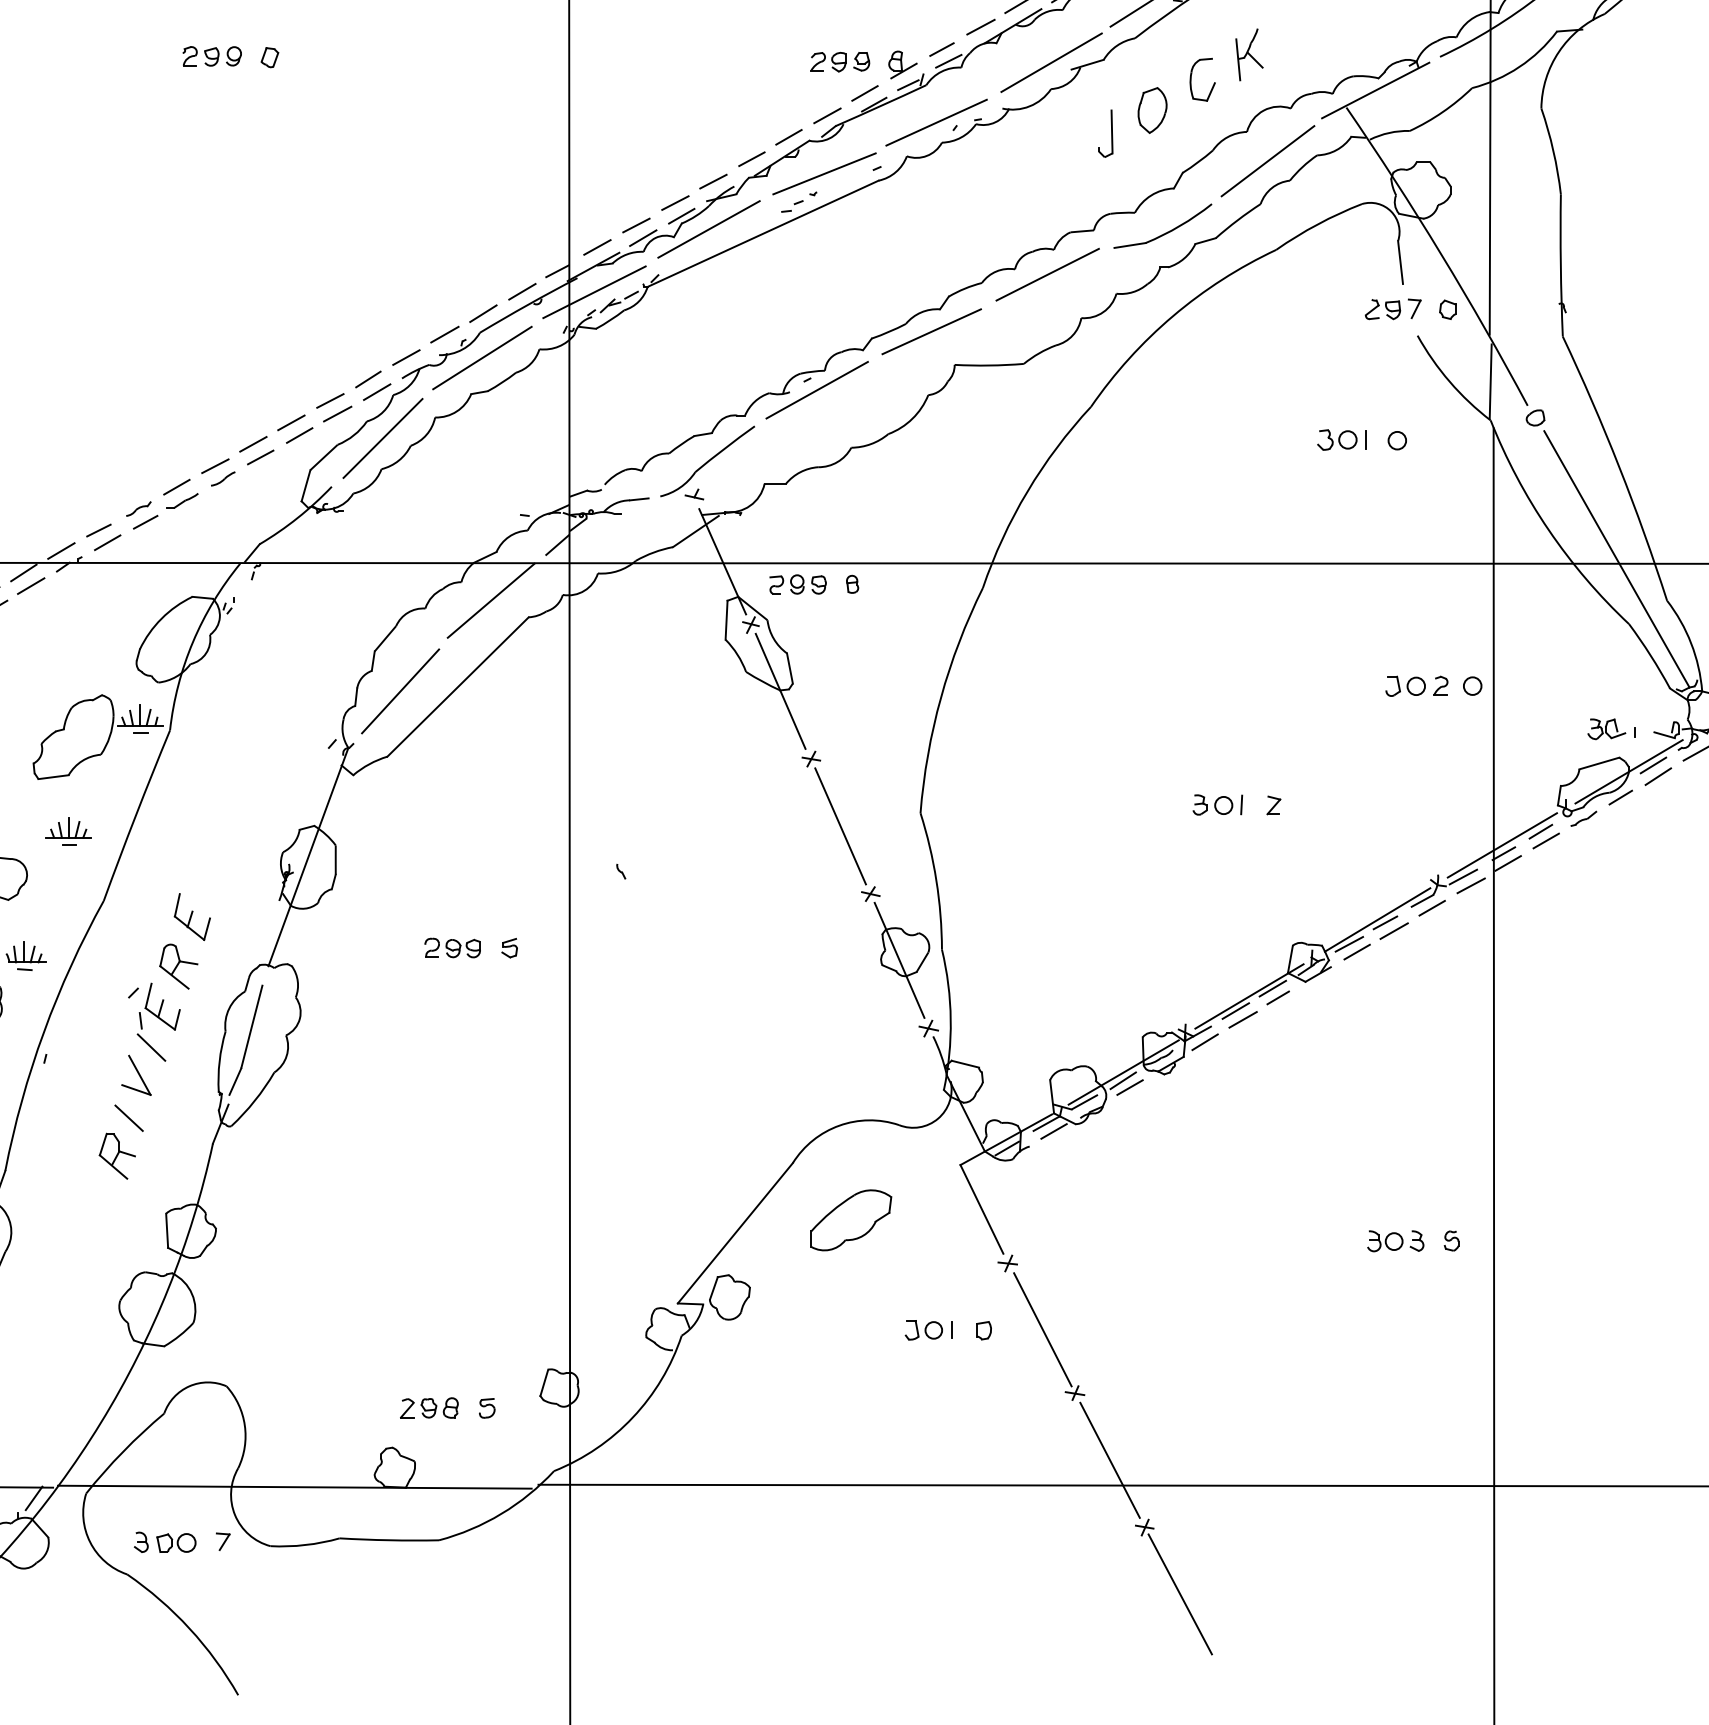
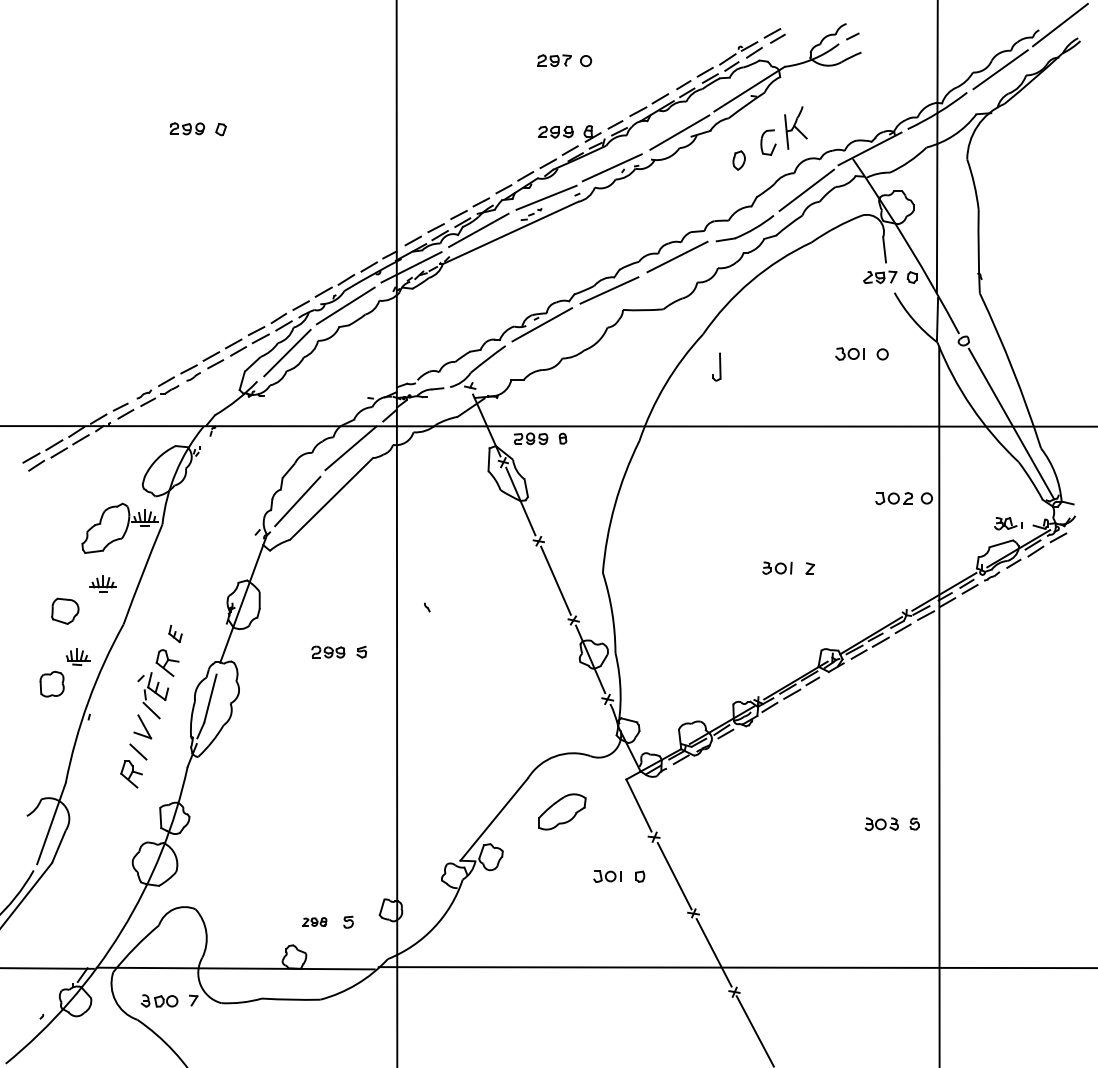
part: (1248, 54) -> (795, 127), size x1.4
part: (1153, 110) -> (739, 160), size x0.7
part: (1105, 132) -> (716, 366), moved
part: (192, 916) -> (175, 633), size x0.6
part: (429, 1407) -> (314, 921), size x0.7

